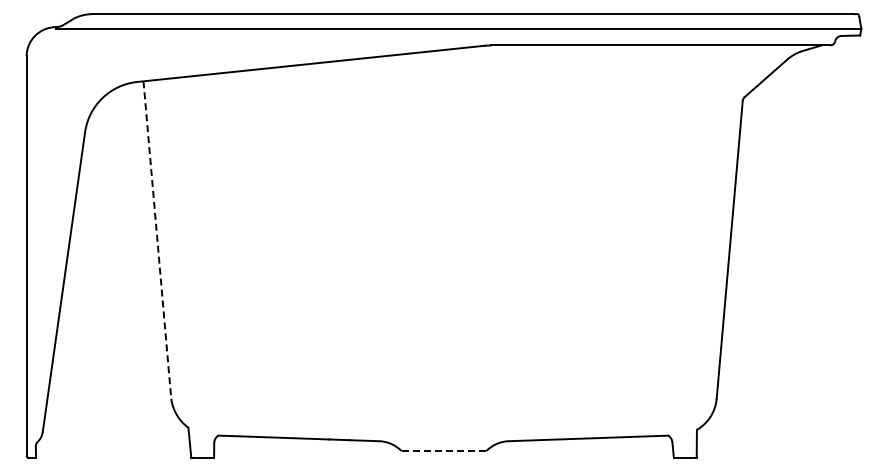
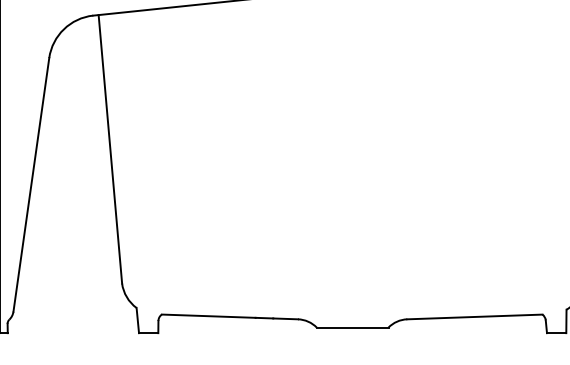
line: (157, 240) -> (110, 149), dashed -> solid
line: (444, 451) -> (353, 328), dashed -> solid

